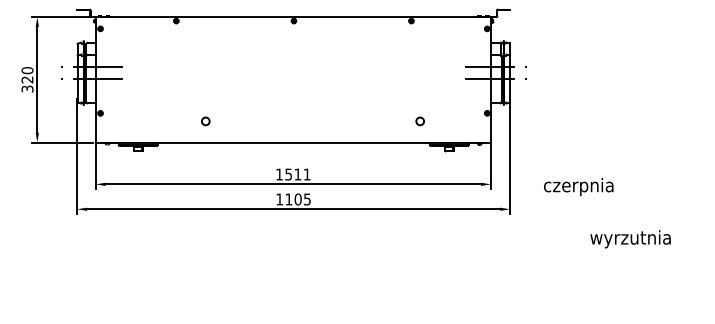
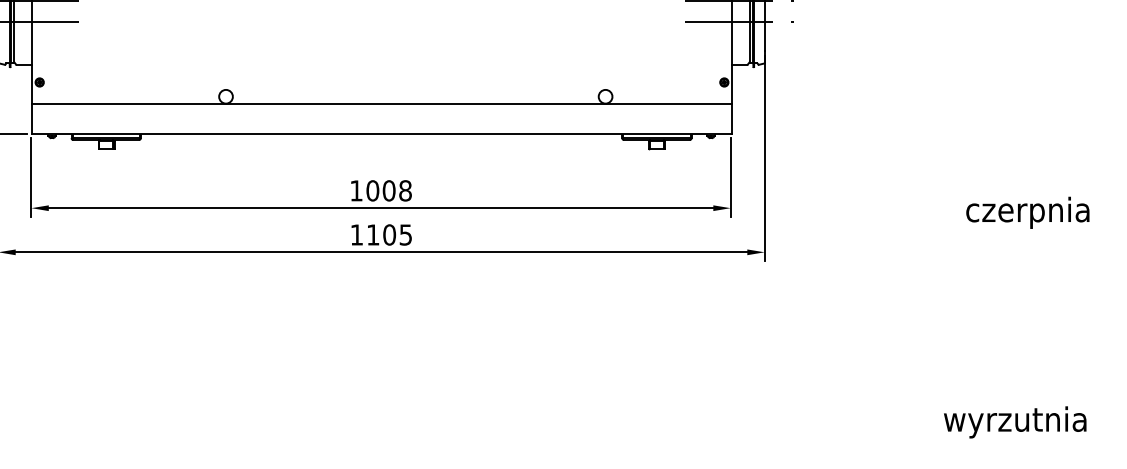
line: (293, 125) -> (381, 103), added
text: (297, 174) -> (388, 190), 1511 -> 1008
text: (578, 186) -> (1027, 211), moved
text: (630, 239) -> (1015, 422), moved

